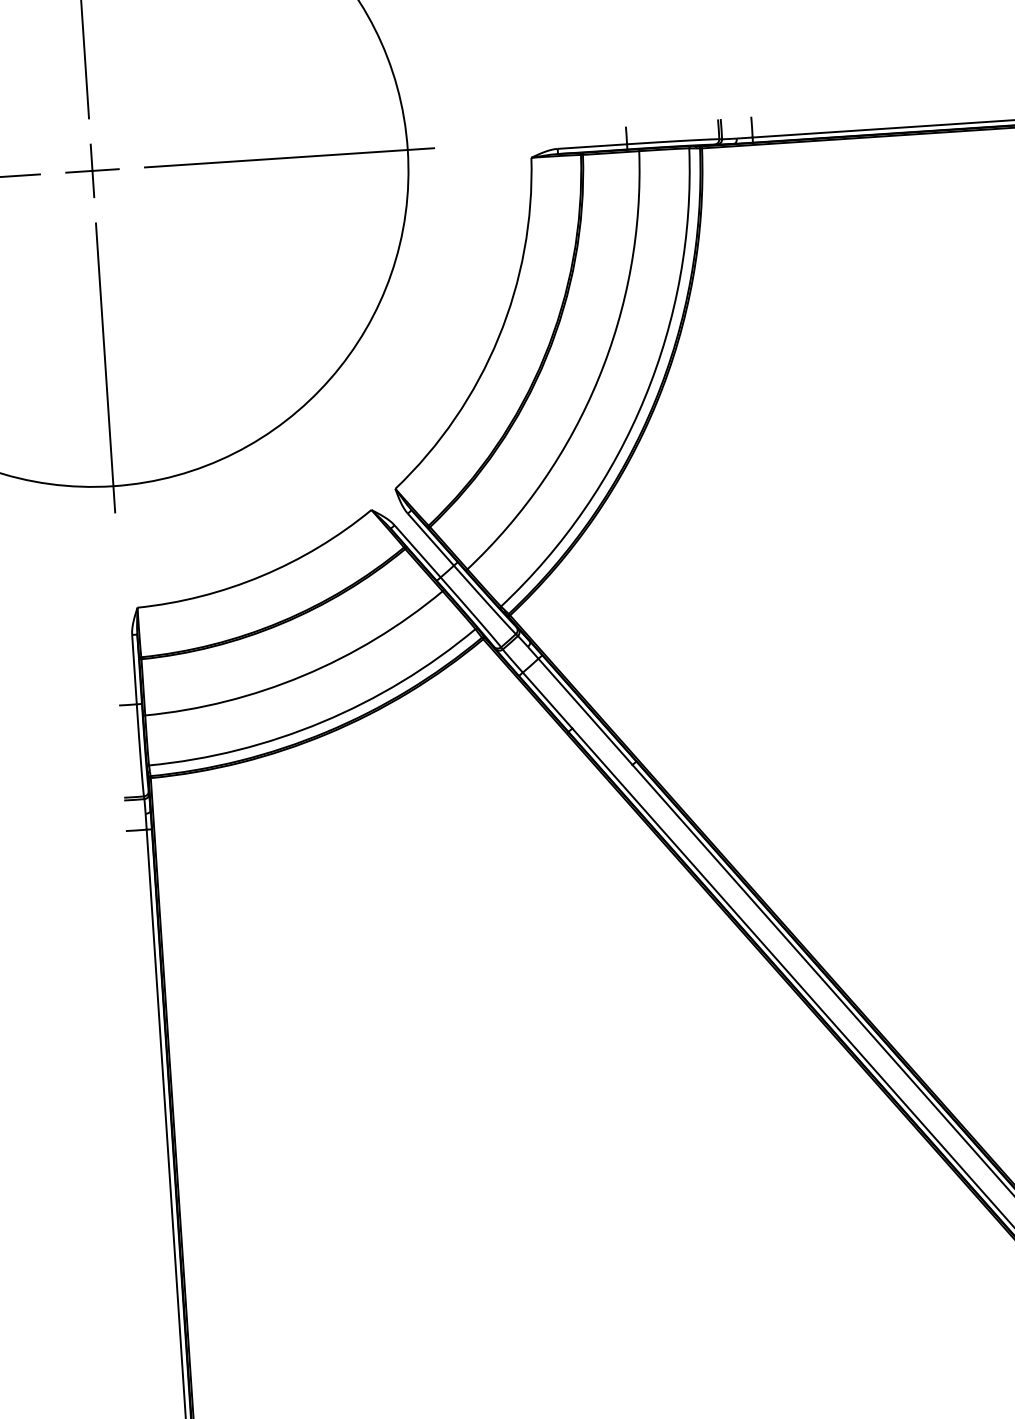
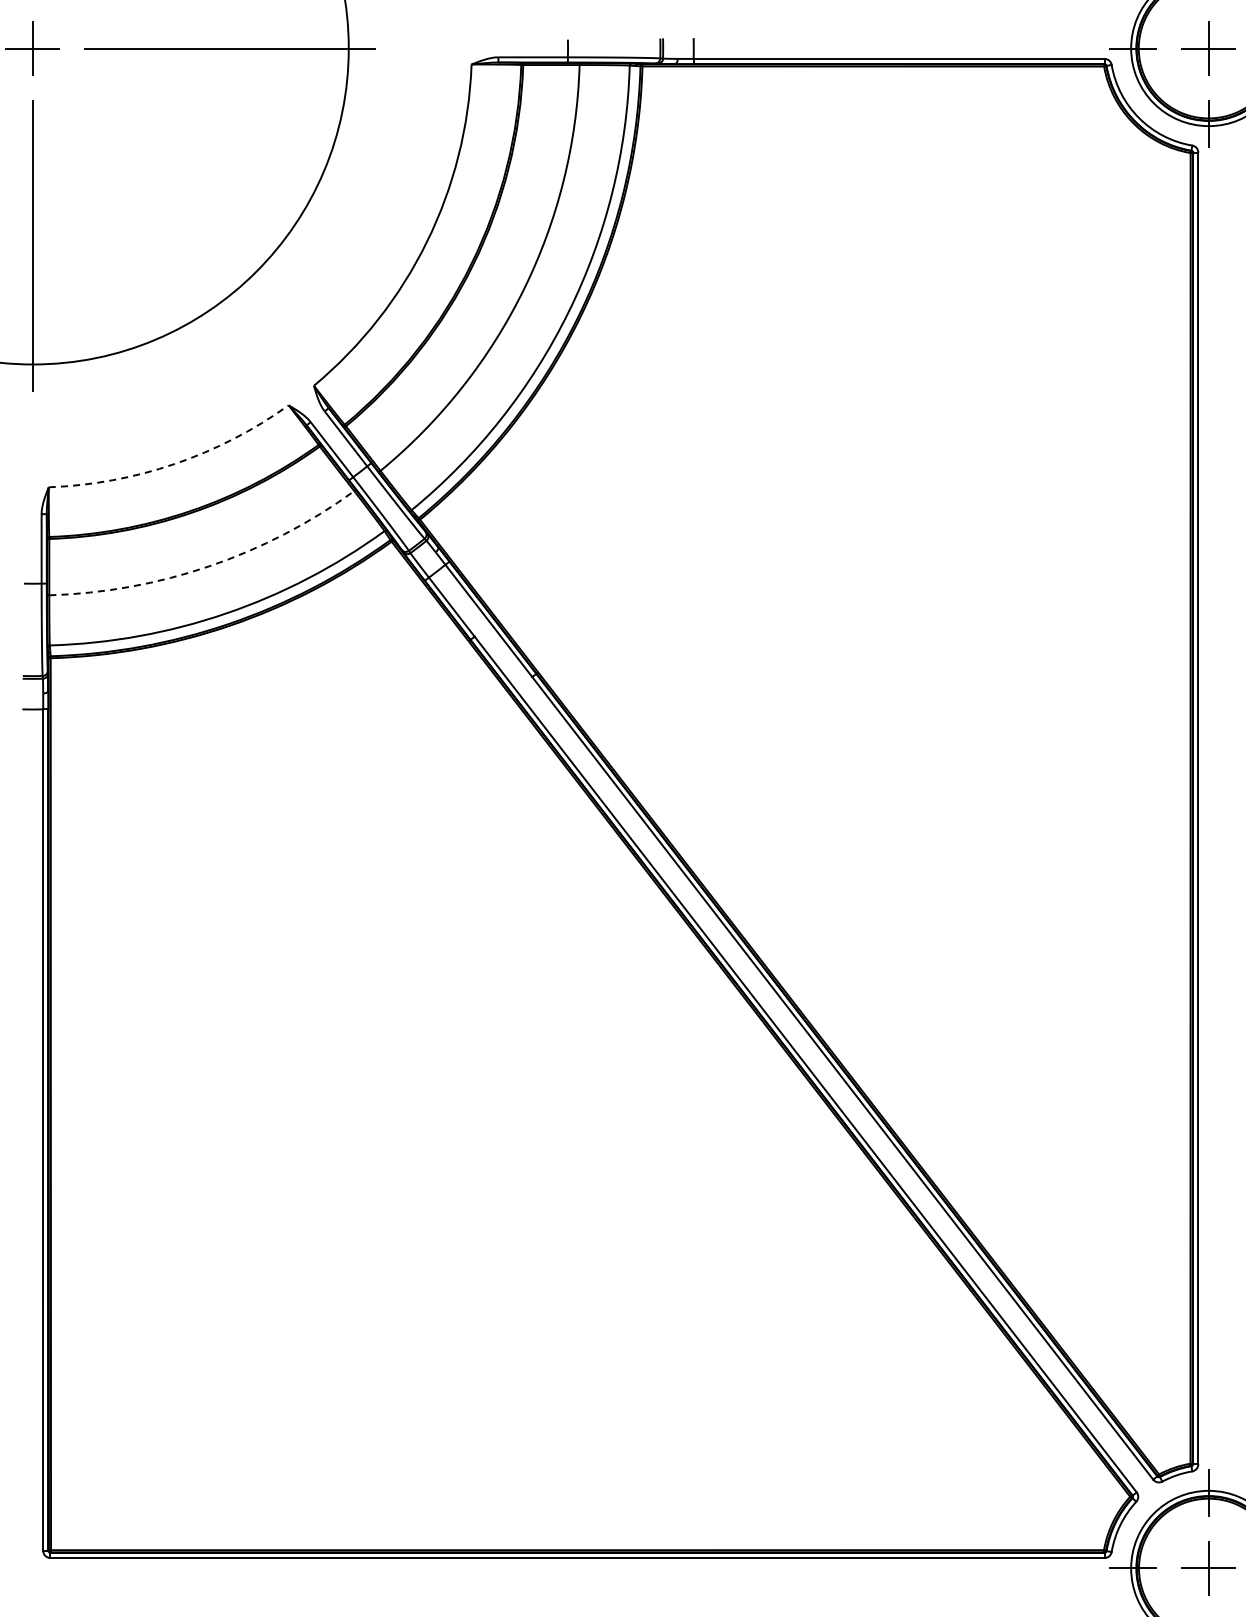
arc: (261, 576) -> (174, 464), solid -> dashed
arc: (303, 676) -> (209, 566), solid -> dashed

